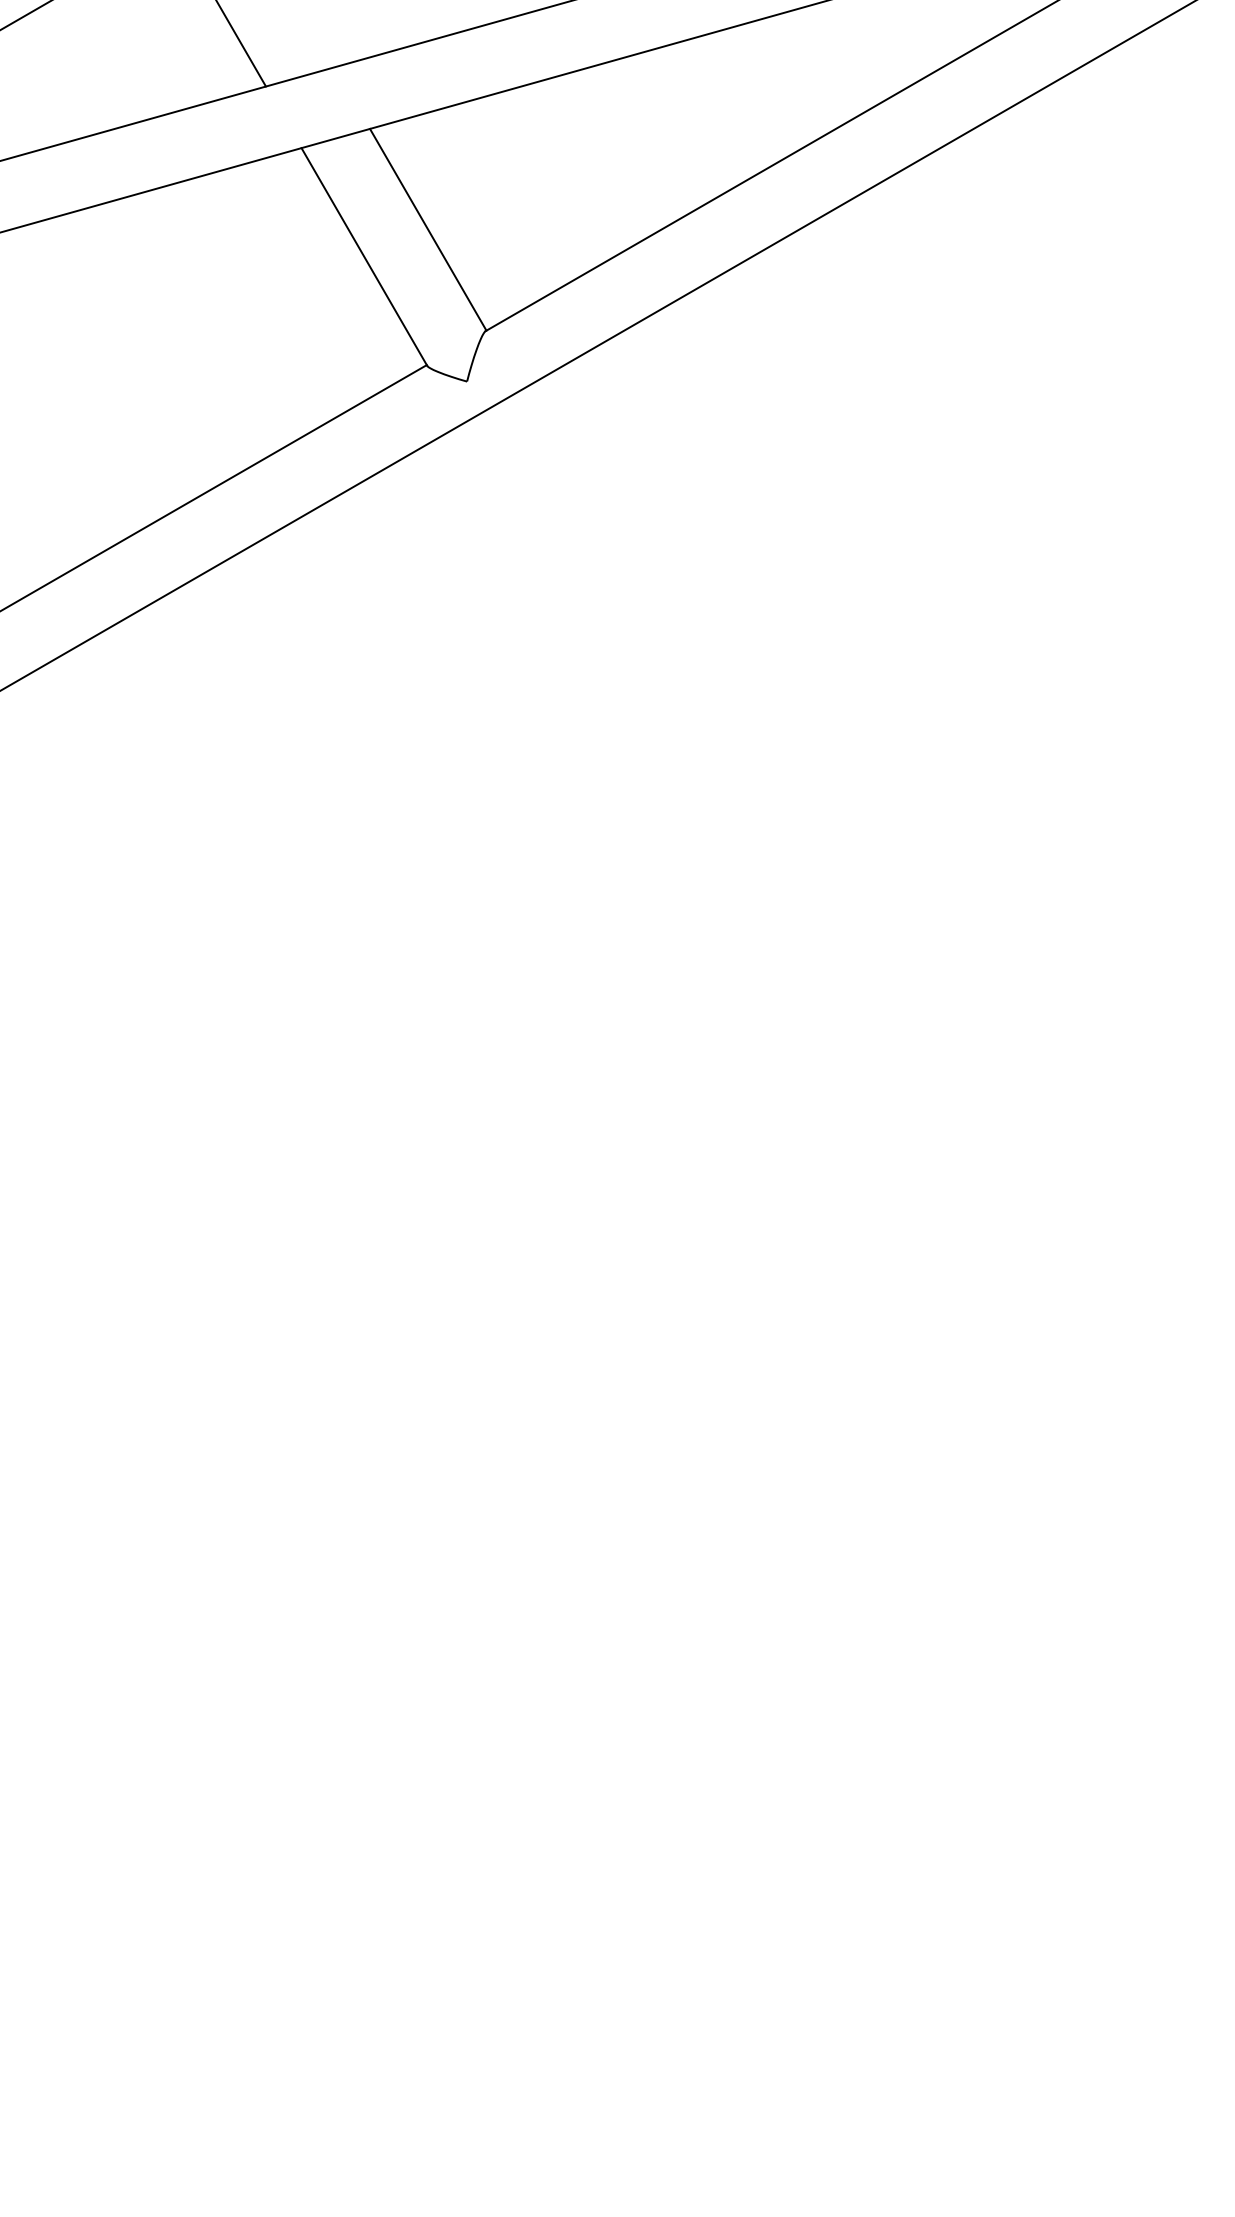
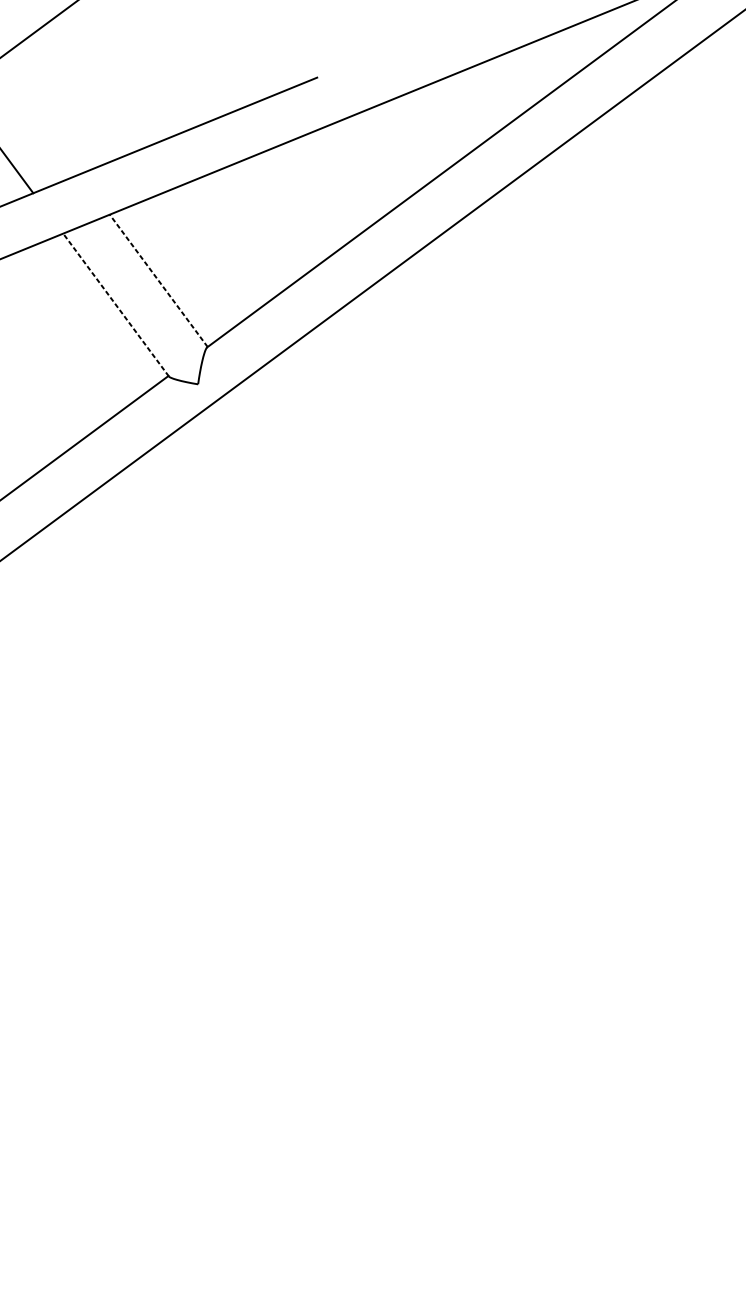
line: (428, 229) -> (158, 280), solid -> dashed
line: (364, 257) -> (116, 305), solid -> dashed

